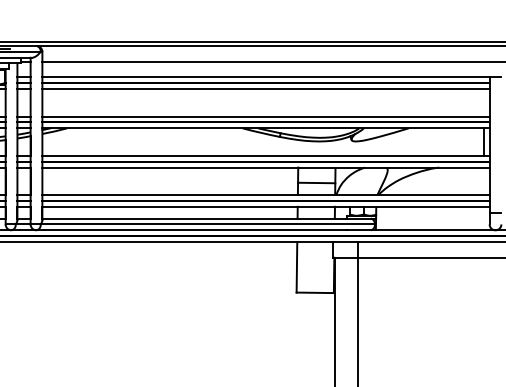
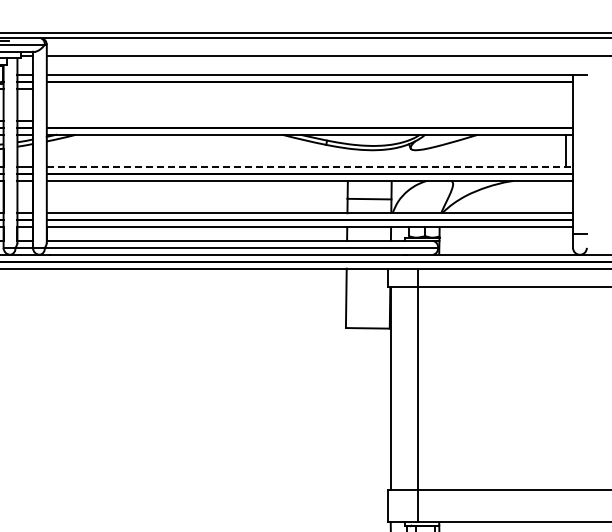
line: (265, 88) -> (309, 88), removed
line: (265, 116) -> (309, 120), removed
line: (266, 156) -> (310, 167), solid -> dashed

